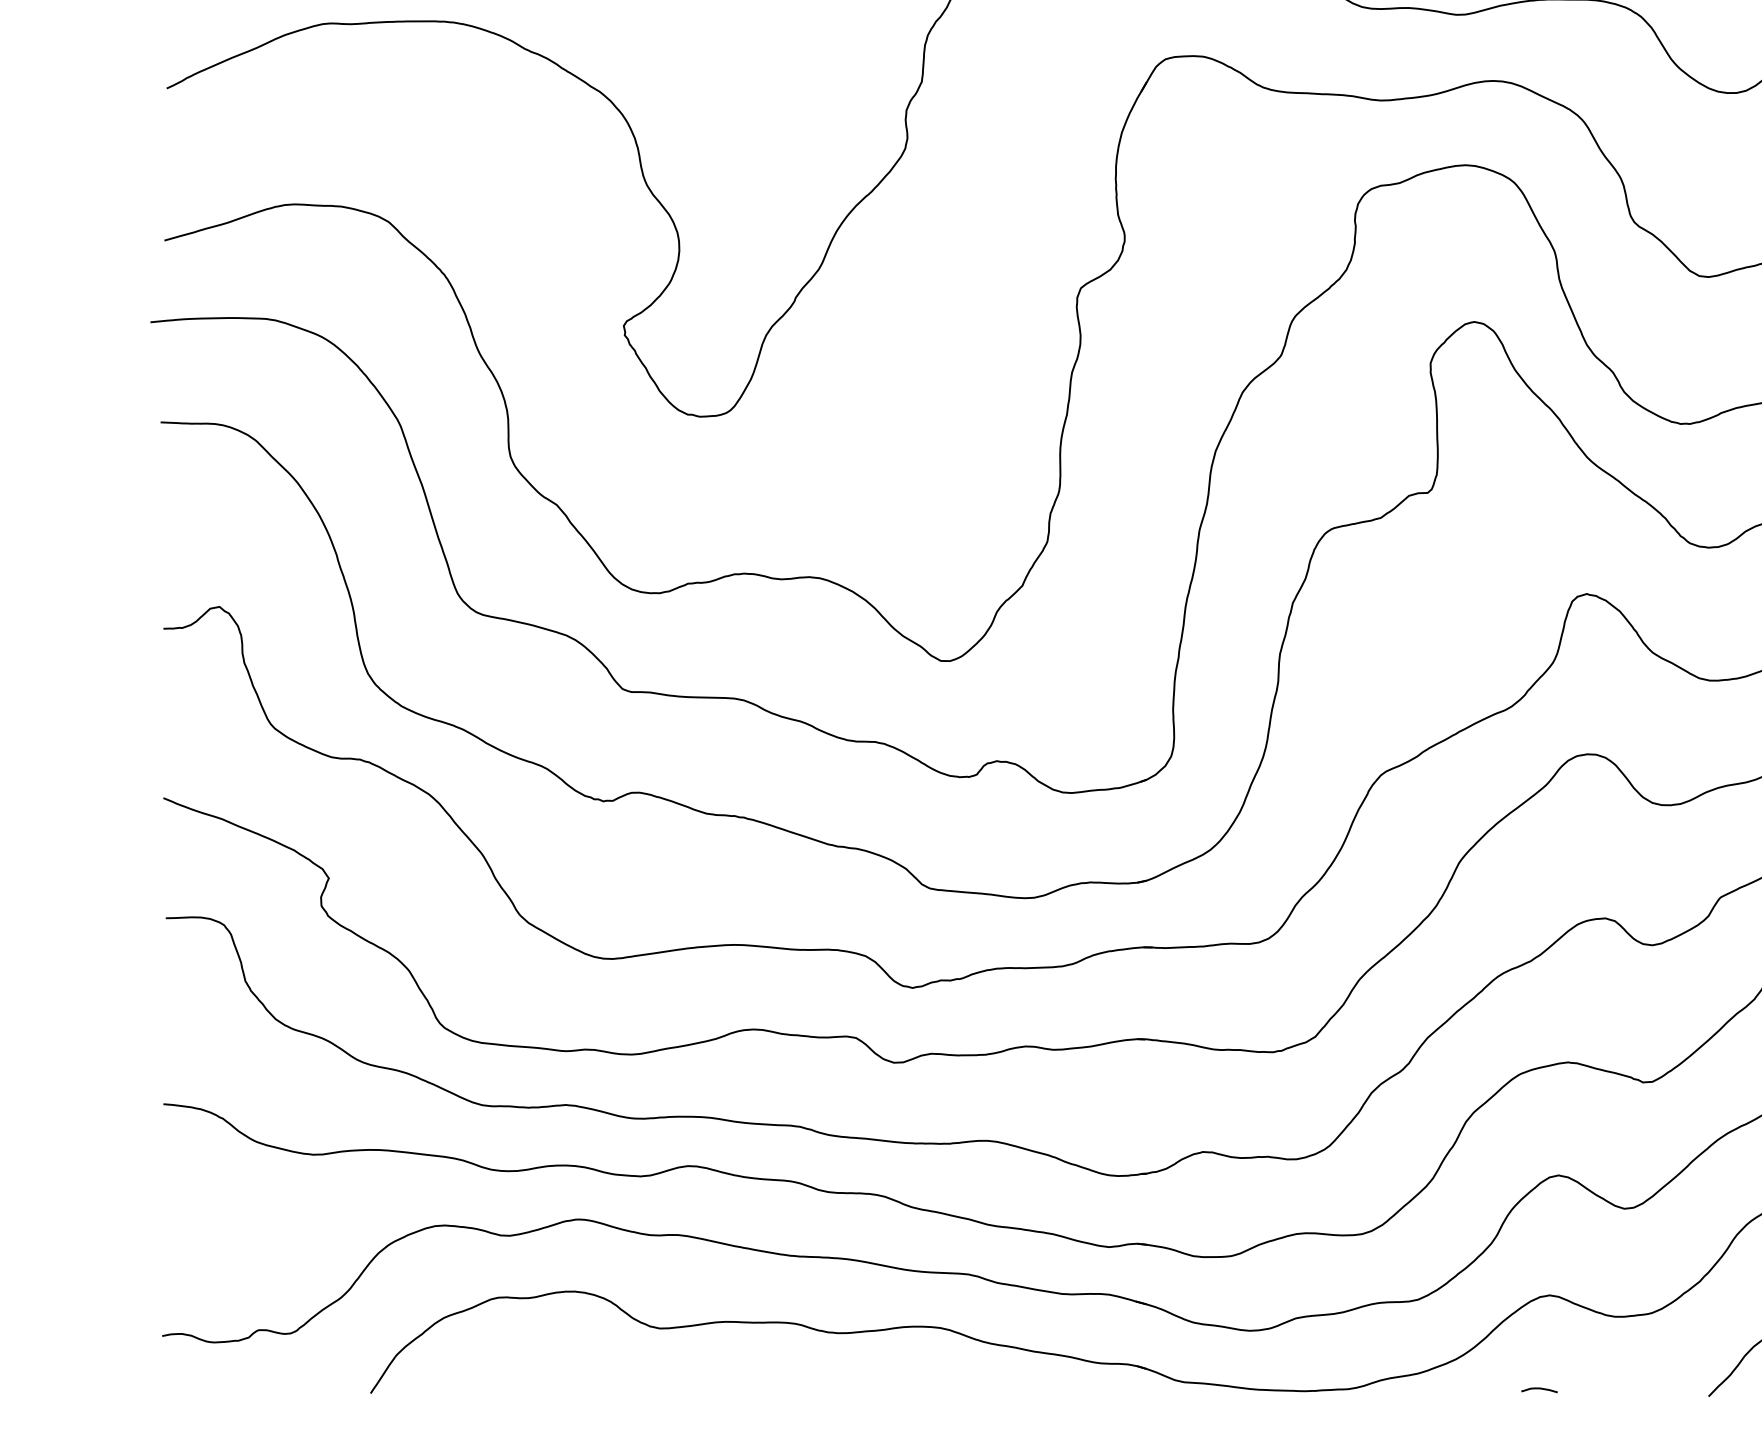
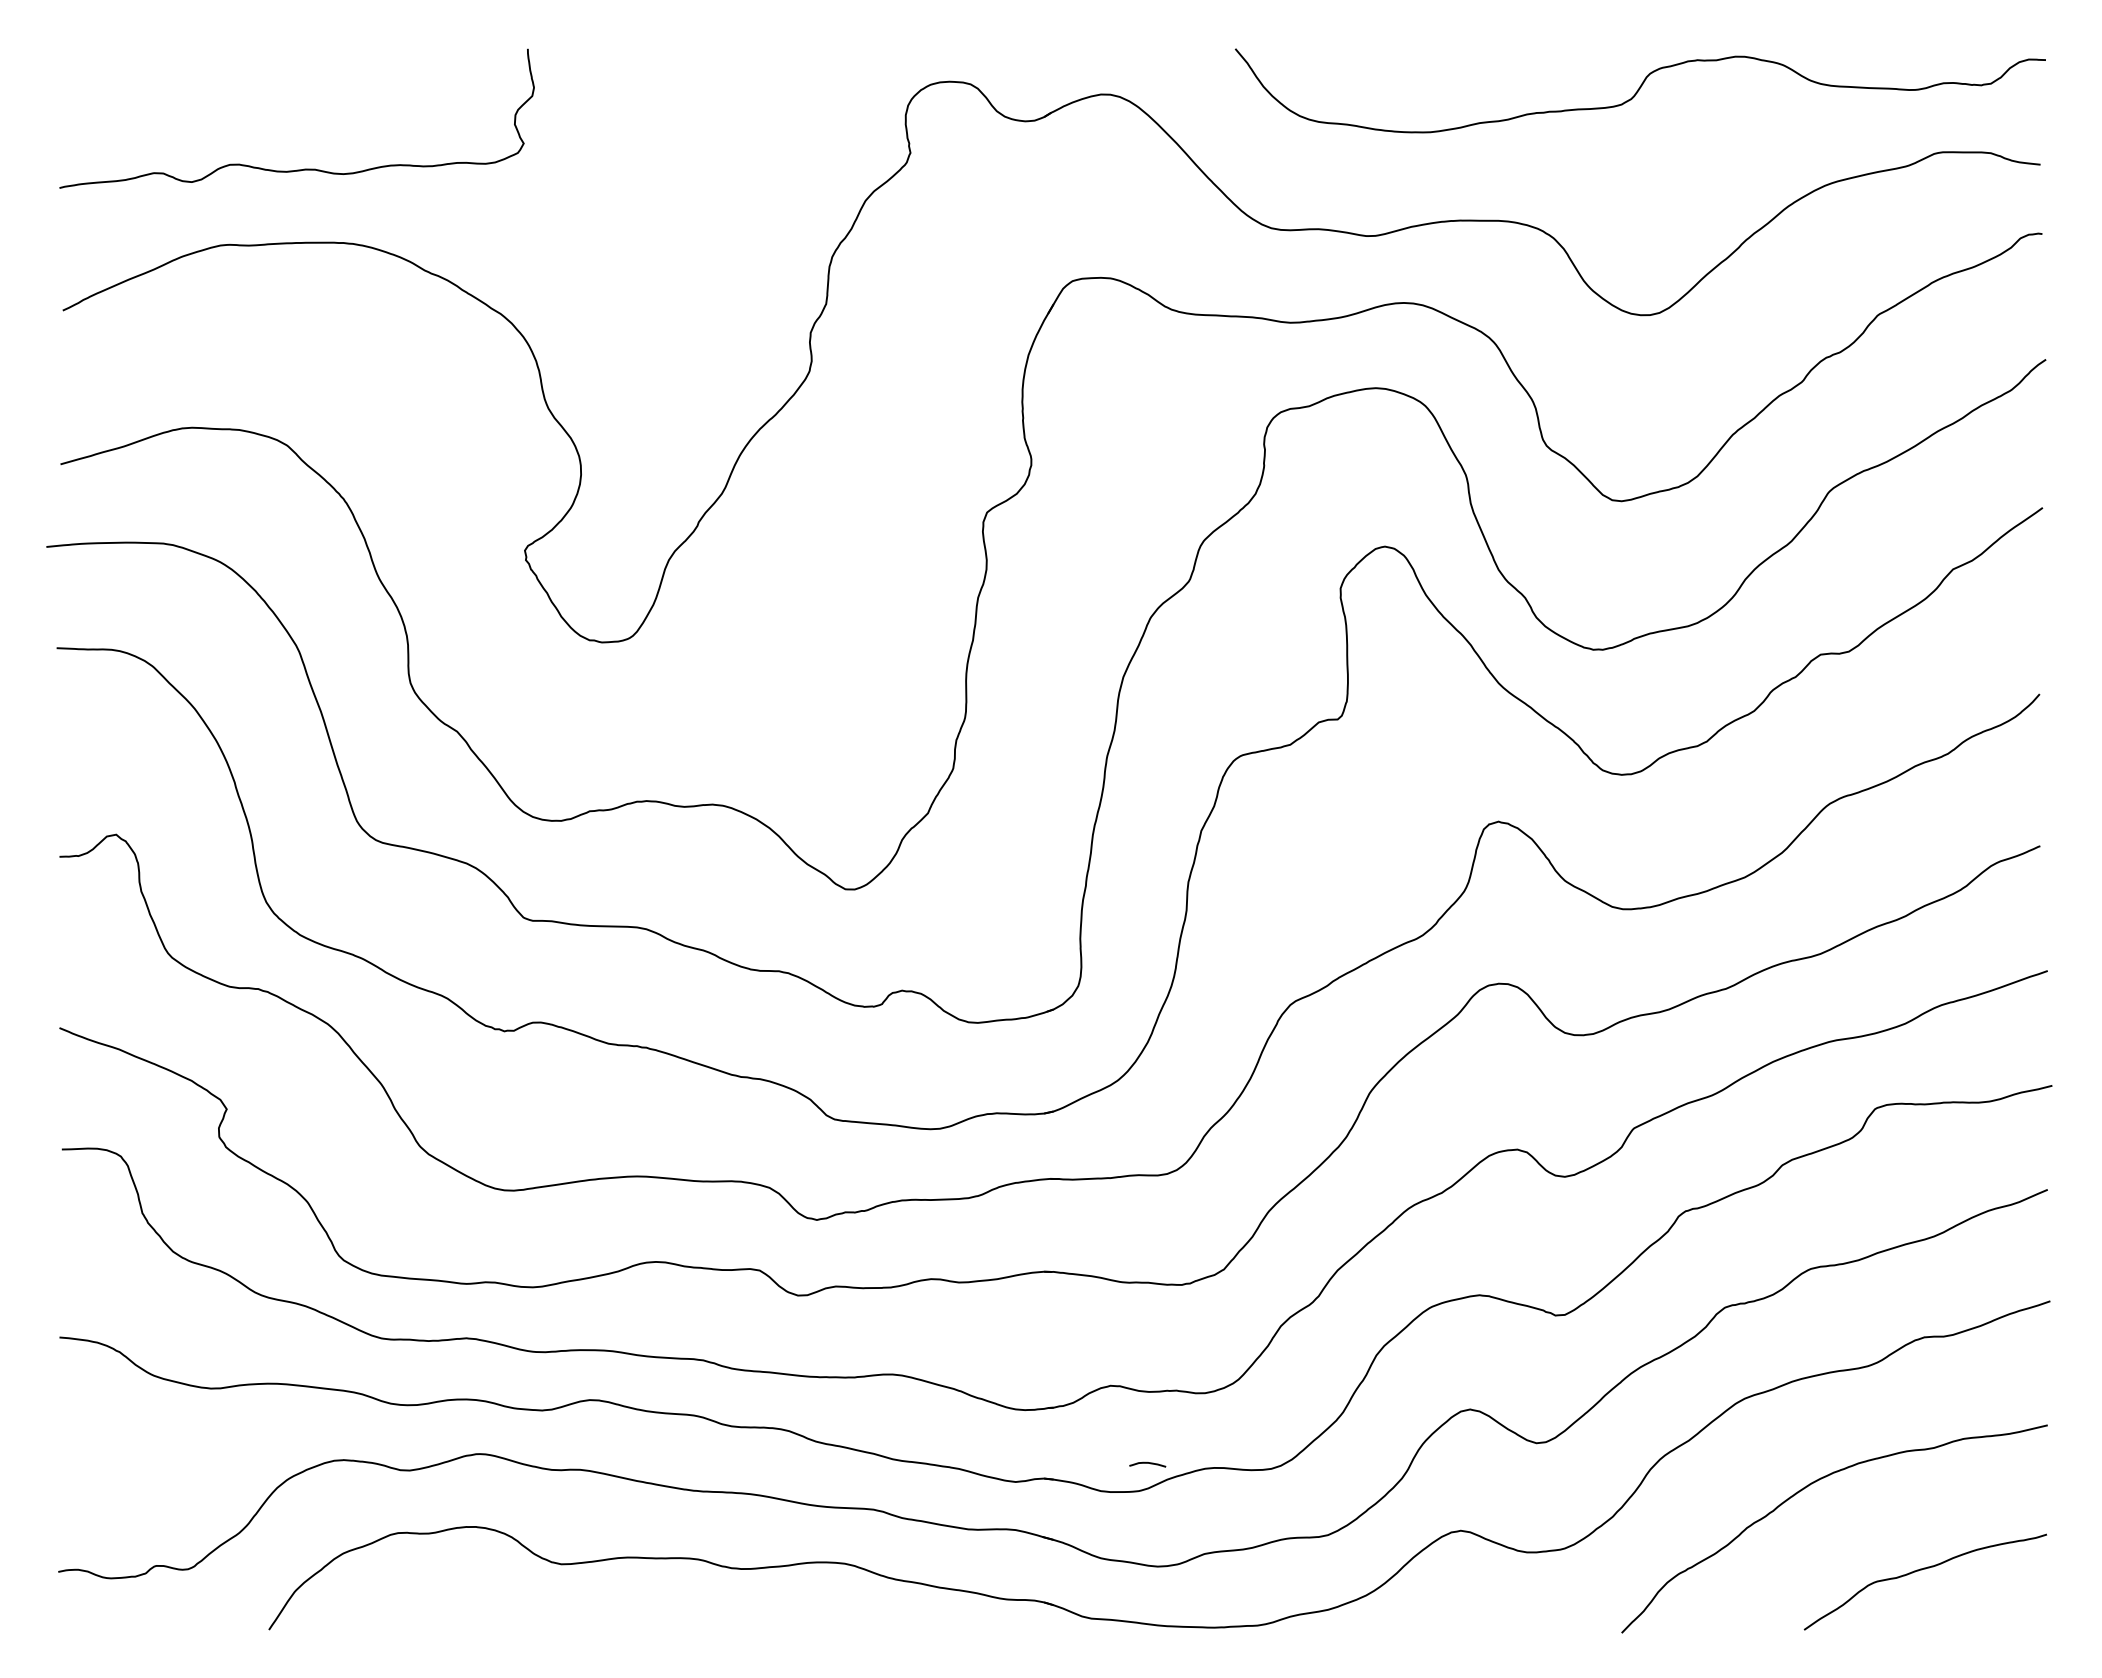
curve: (1539, 1389) -> (1147, 1463), moved

